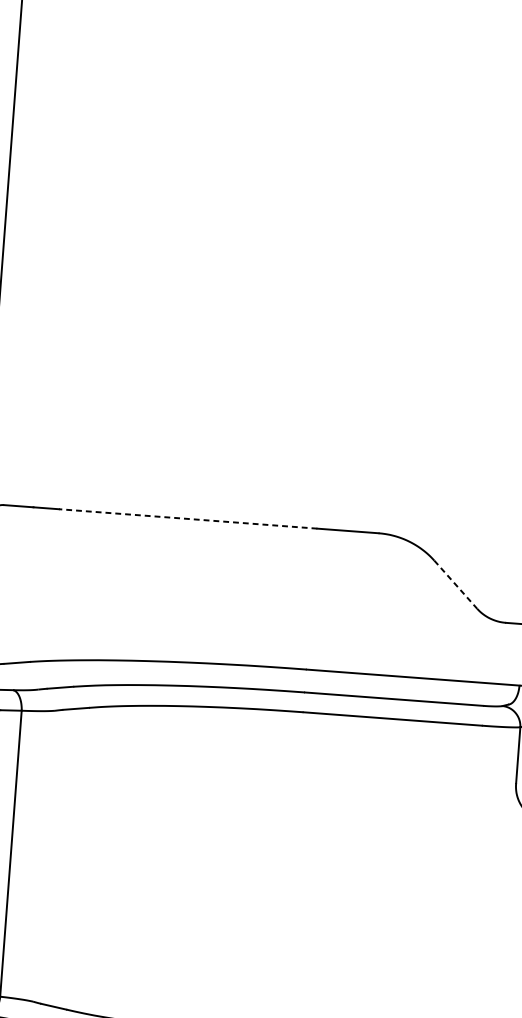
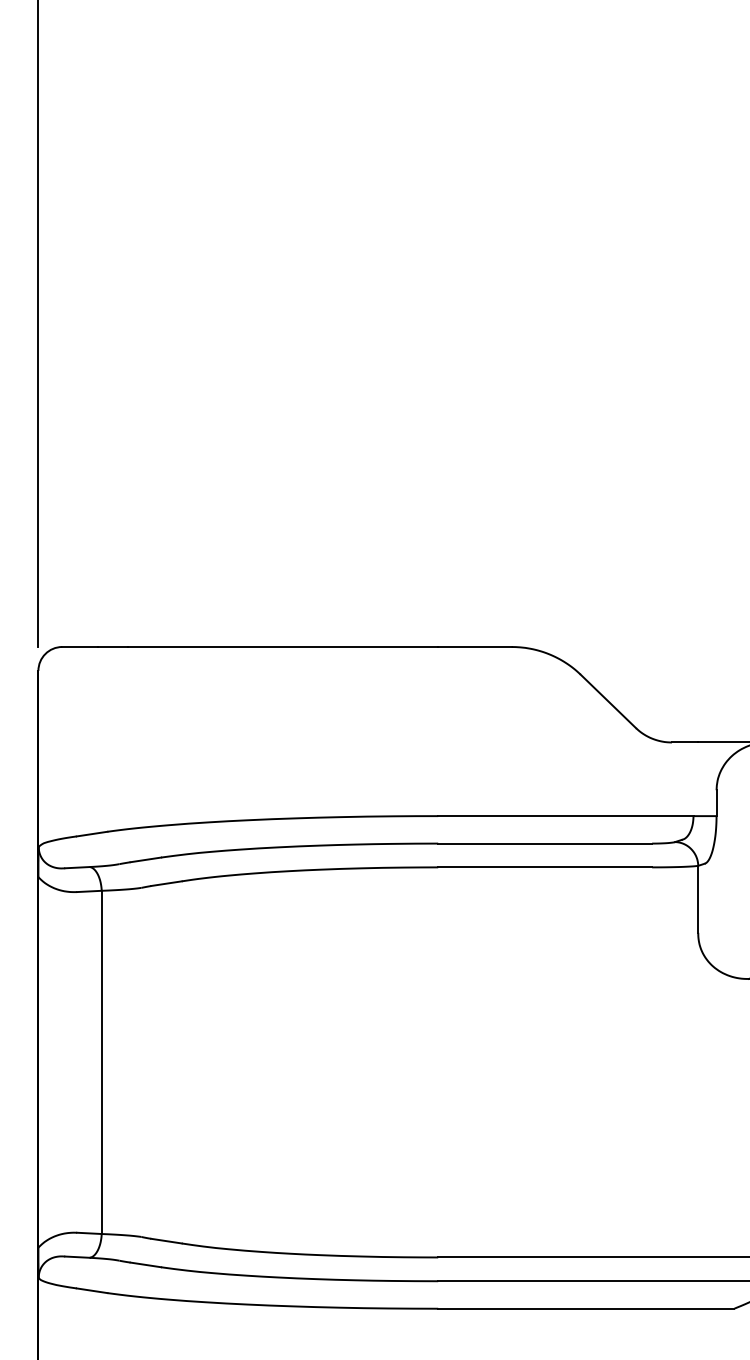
line: (187, 518) -> (282, 646), dashed -> solid
line: (455, 584) -> (608, 701), dashed -> solid

